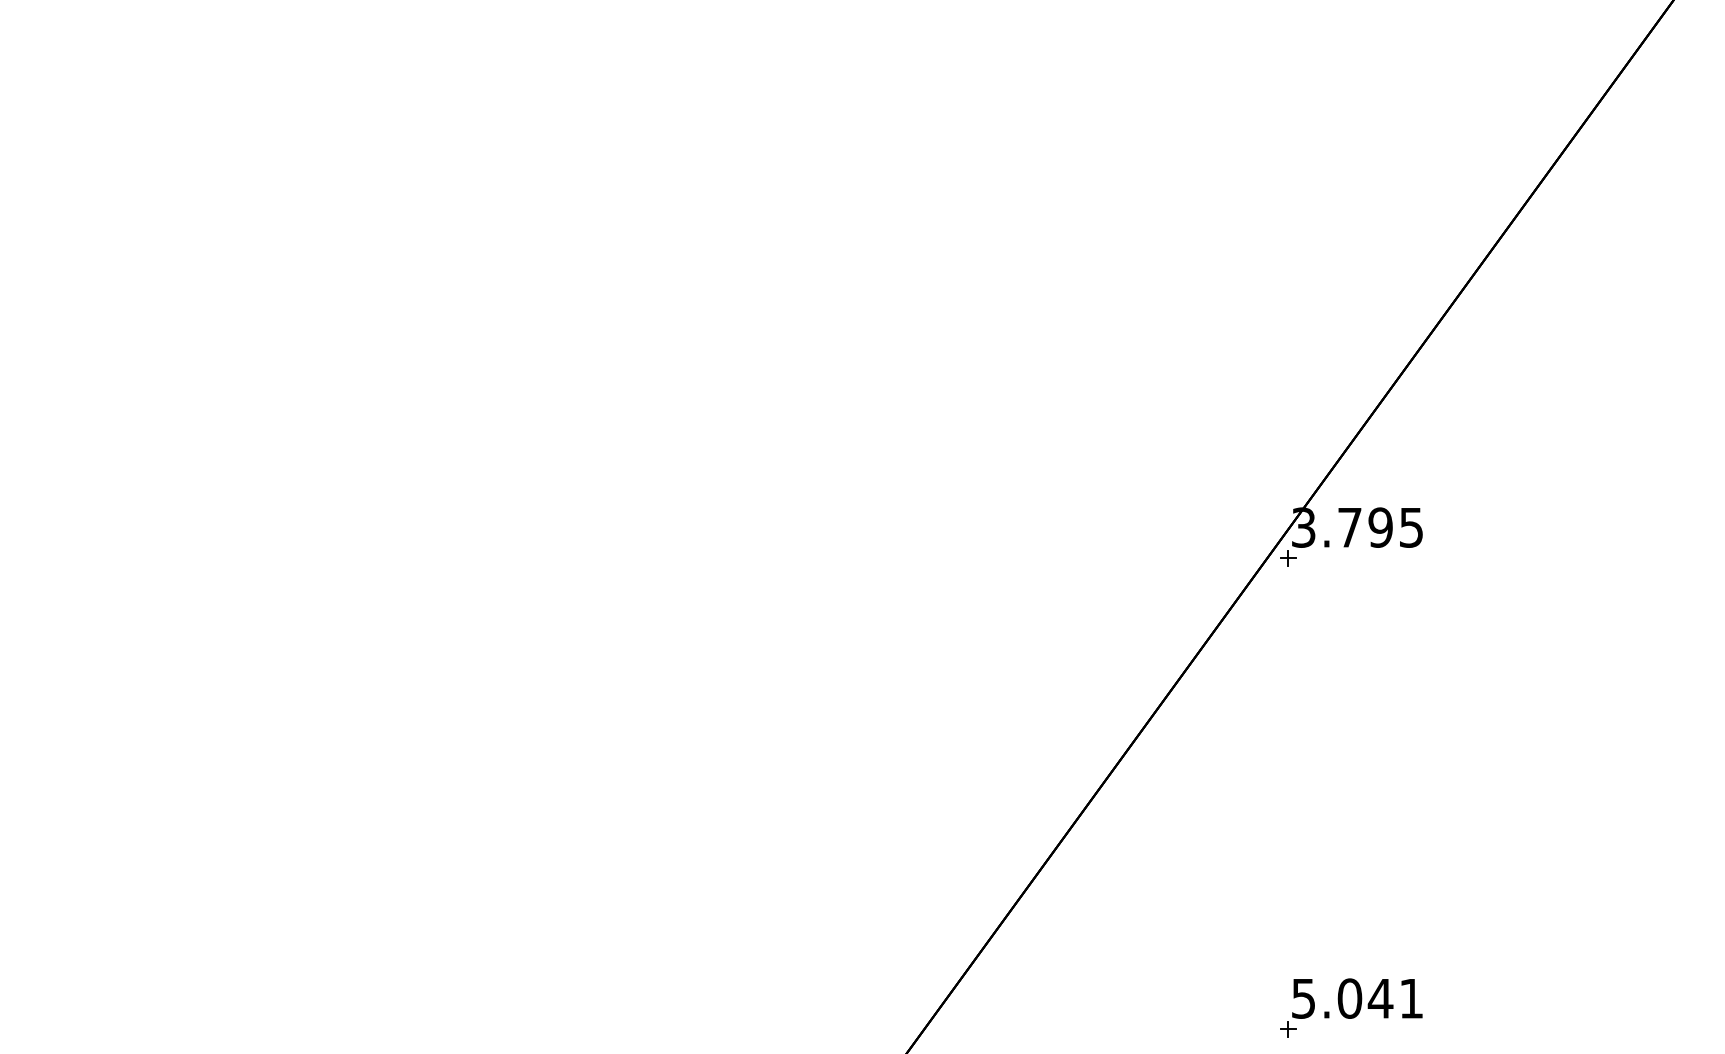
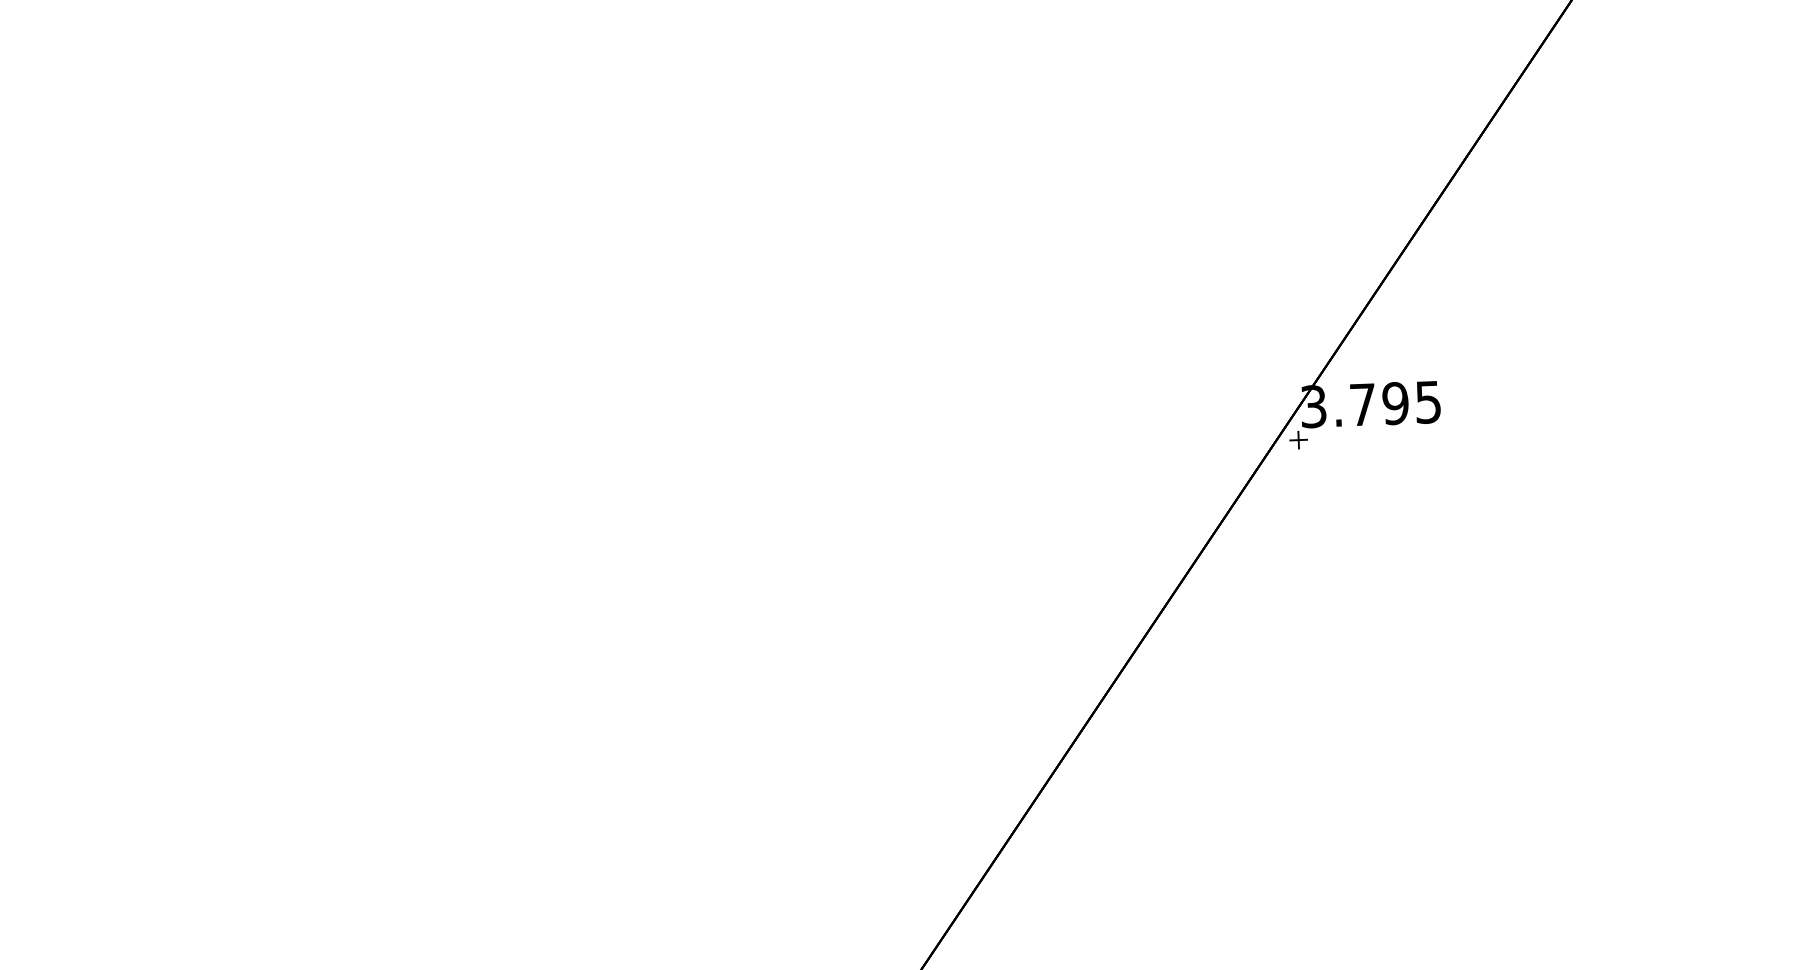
part: (1351, 1007) -> (1384, 915), removed

